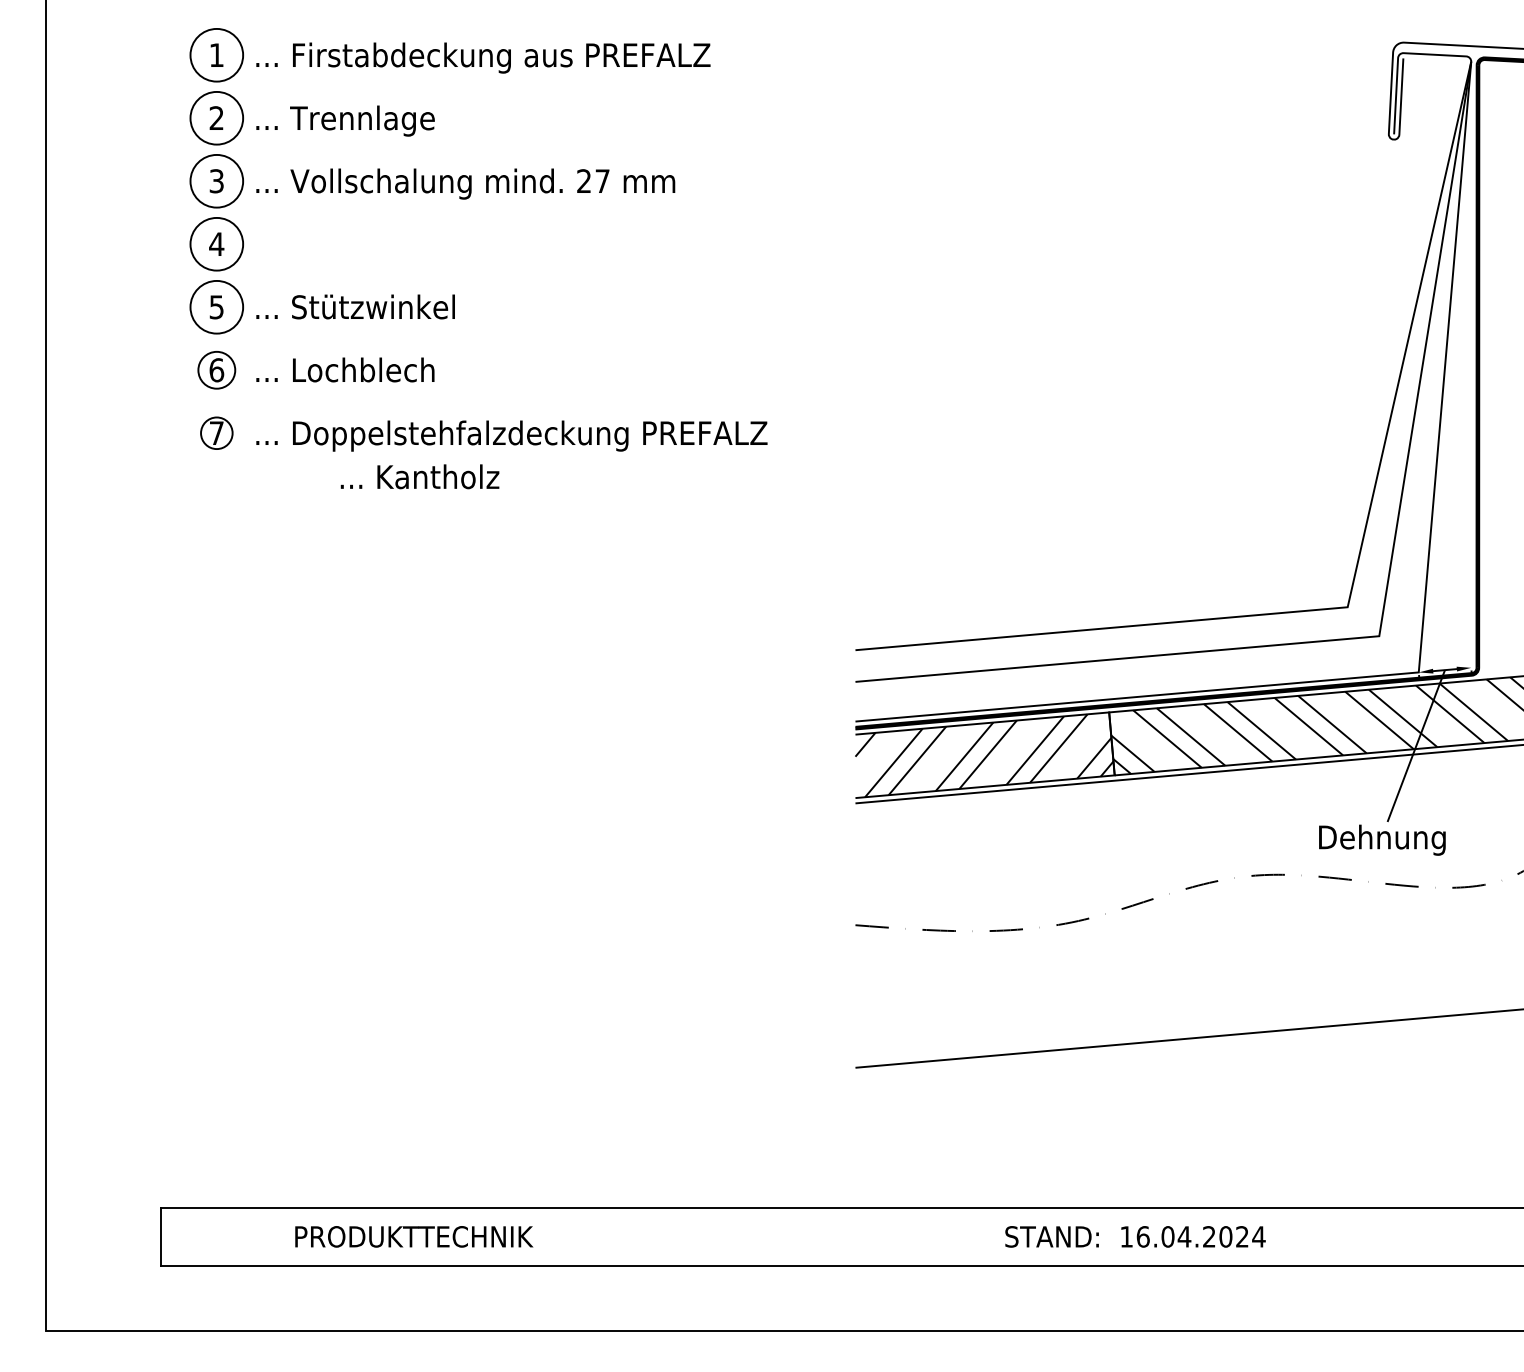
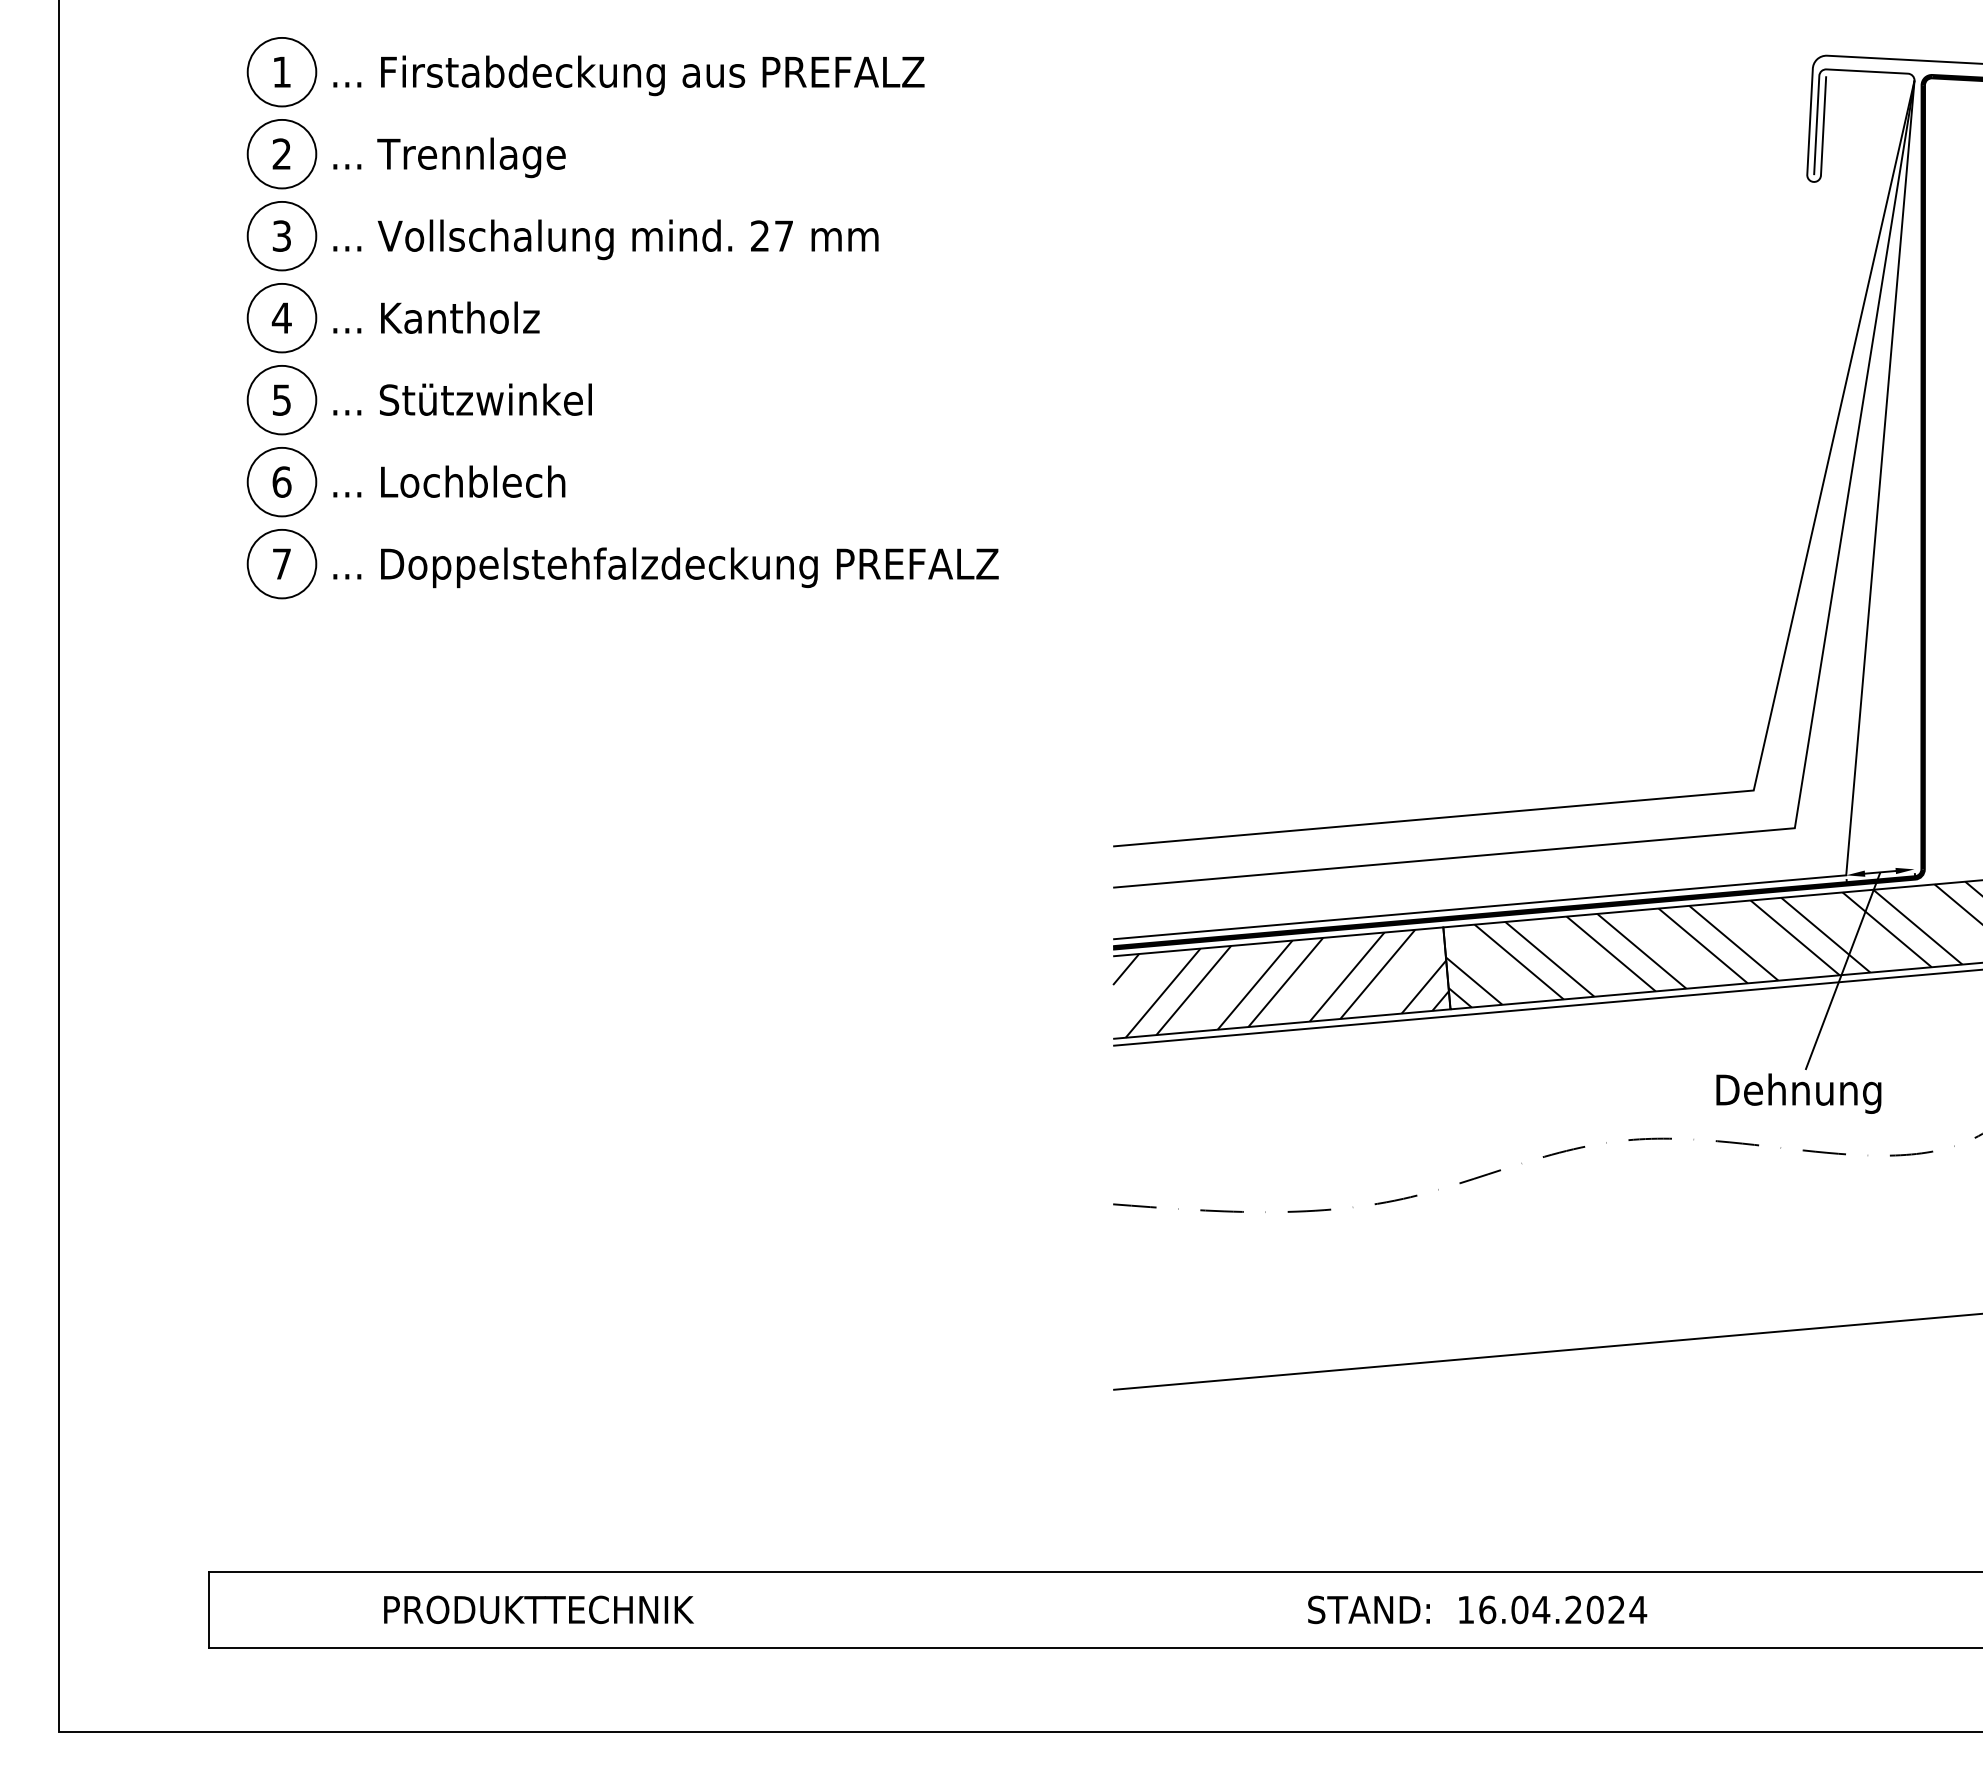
circle: (216, 369) -> (281, 481), size x1.43
circle: (216, 432) -> (281, 563), size x1.67
text: (420, 476) -> (436, 317), moved

